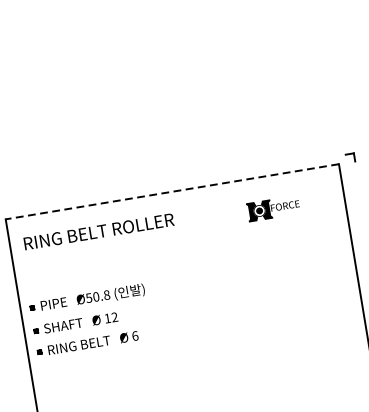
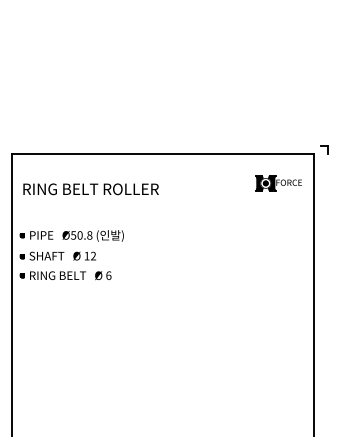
line: (172, 191) -> (162, 153), dashed -> solid
part: (273, 208) -> (278, 183), moved
text: (98, 232) -> (90, 189), moved

